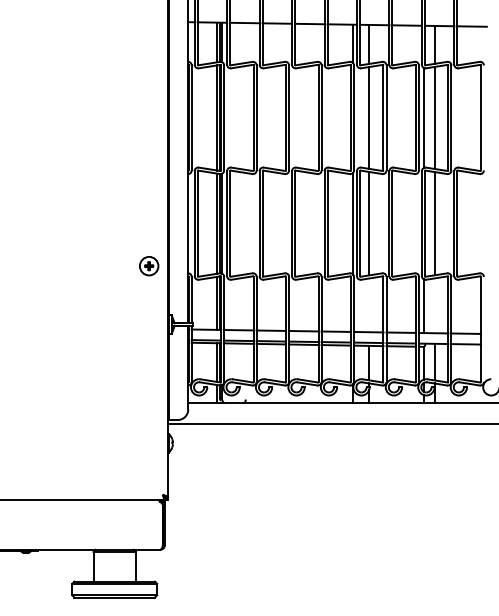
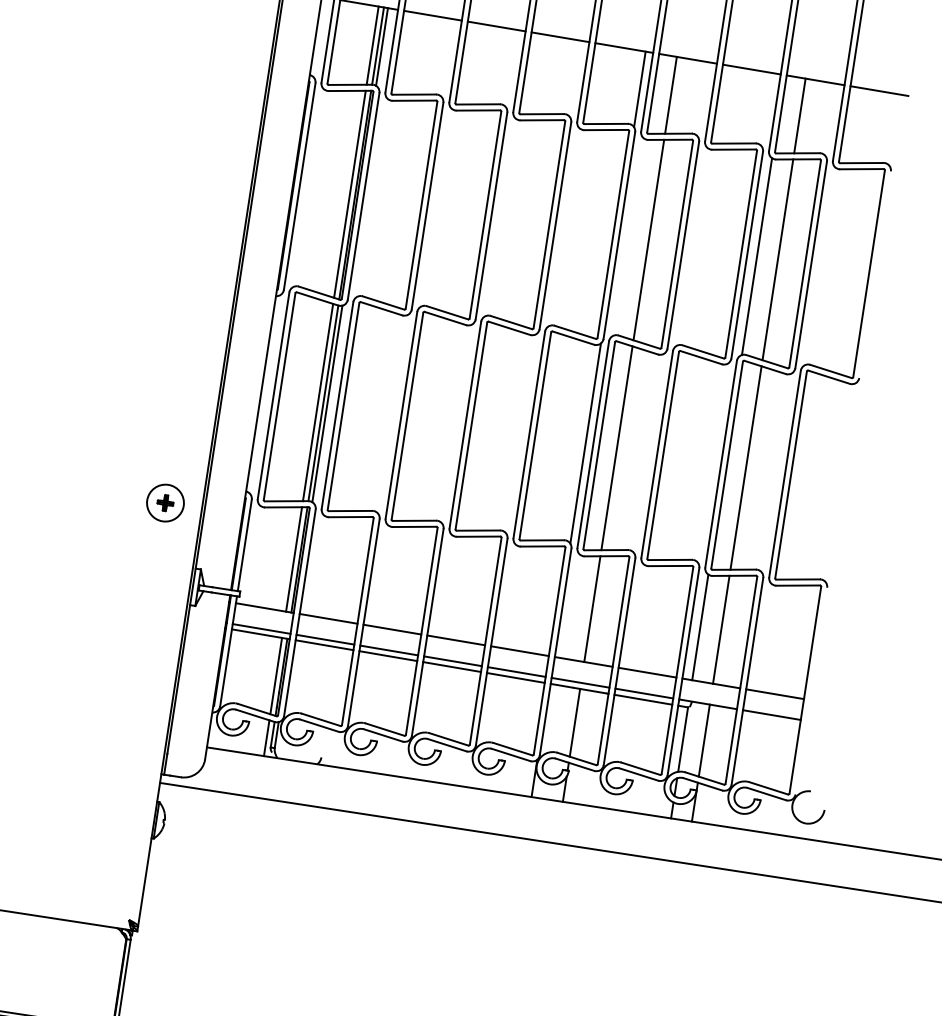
part: (149, 266) -> (166, 503), moved
line: (369, 305) -> (593, 609), added
line: (434, 305) -> (721, 629), added

